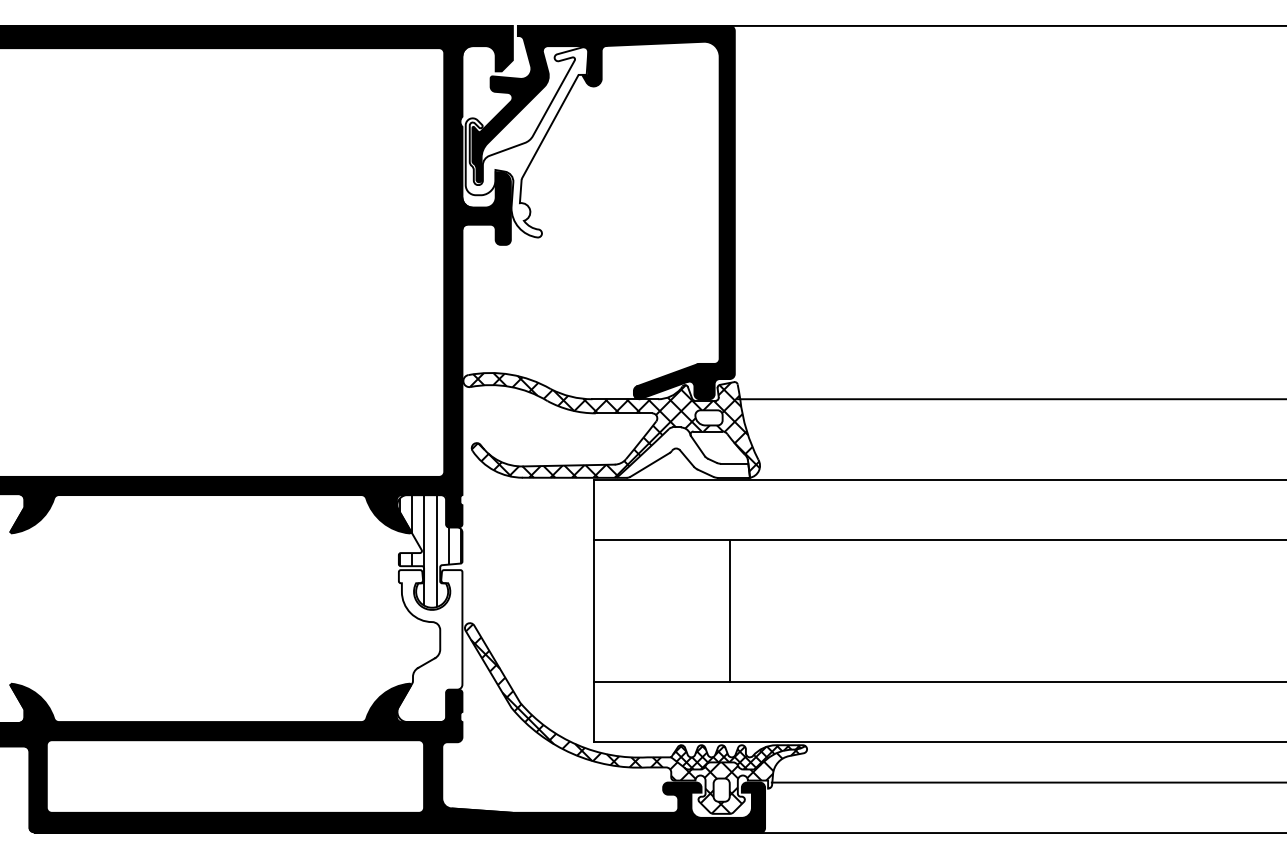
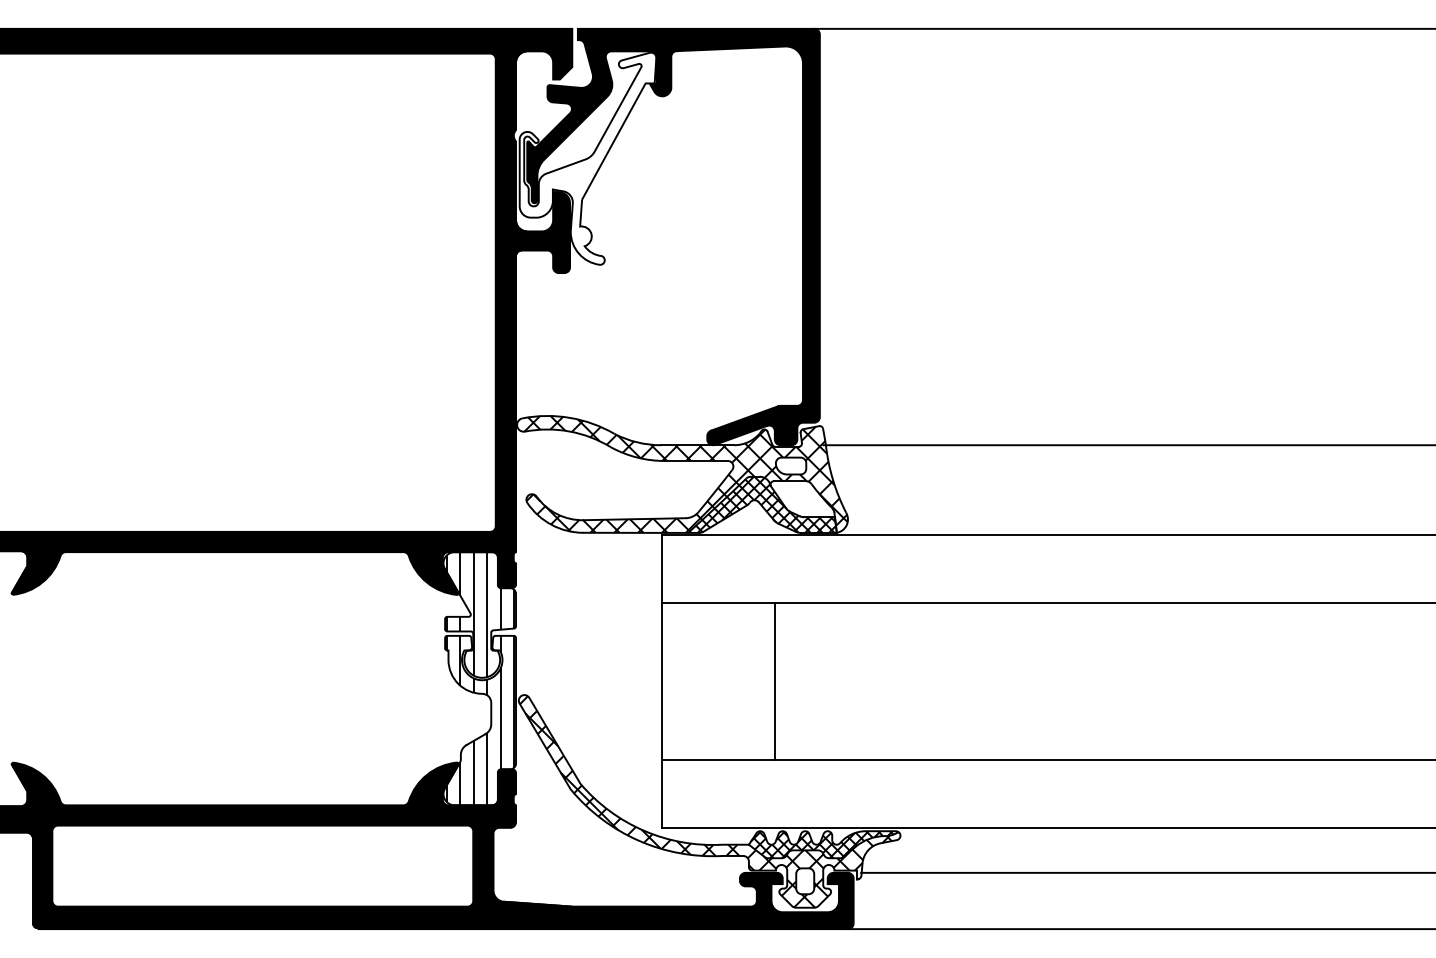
hatch: (683, 452) -> (762, 504), added
line: (730, 610) -> (774, 680), moved
hatch: (430, 645) -> (480, 719), added

